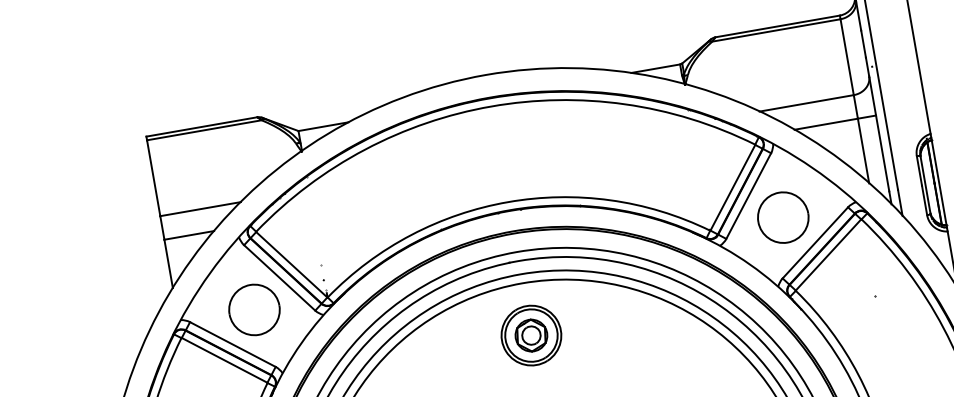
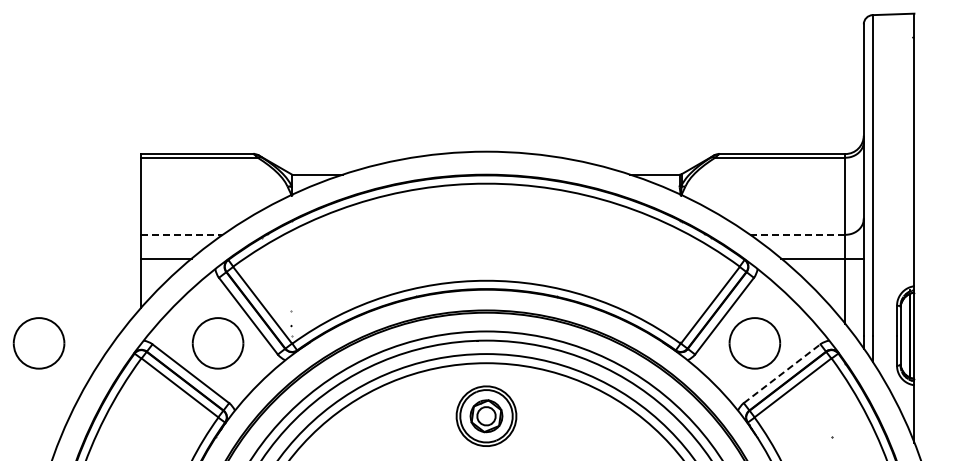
line: (806, 103) -> (797, 234), solid -> dashed
line: (200, 208) -> (182, 234), solid -> dashed
line: (815, 242) -> (782, 373), solid -> dashed
part: (77, 340) -> (38, 343), added

